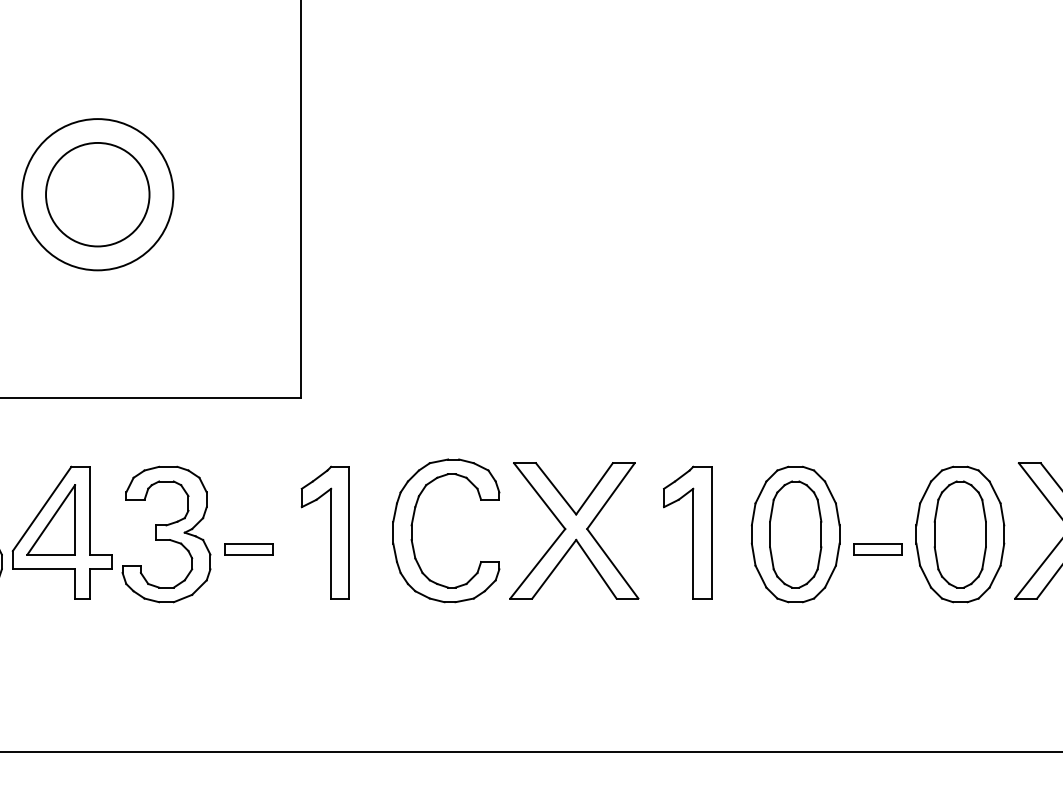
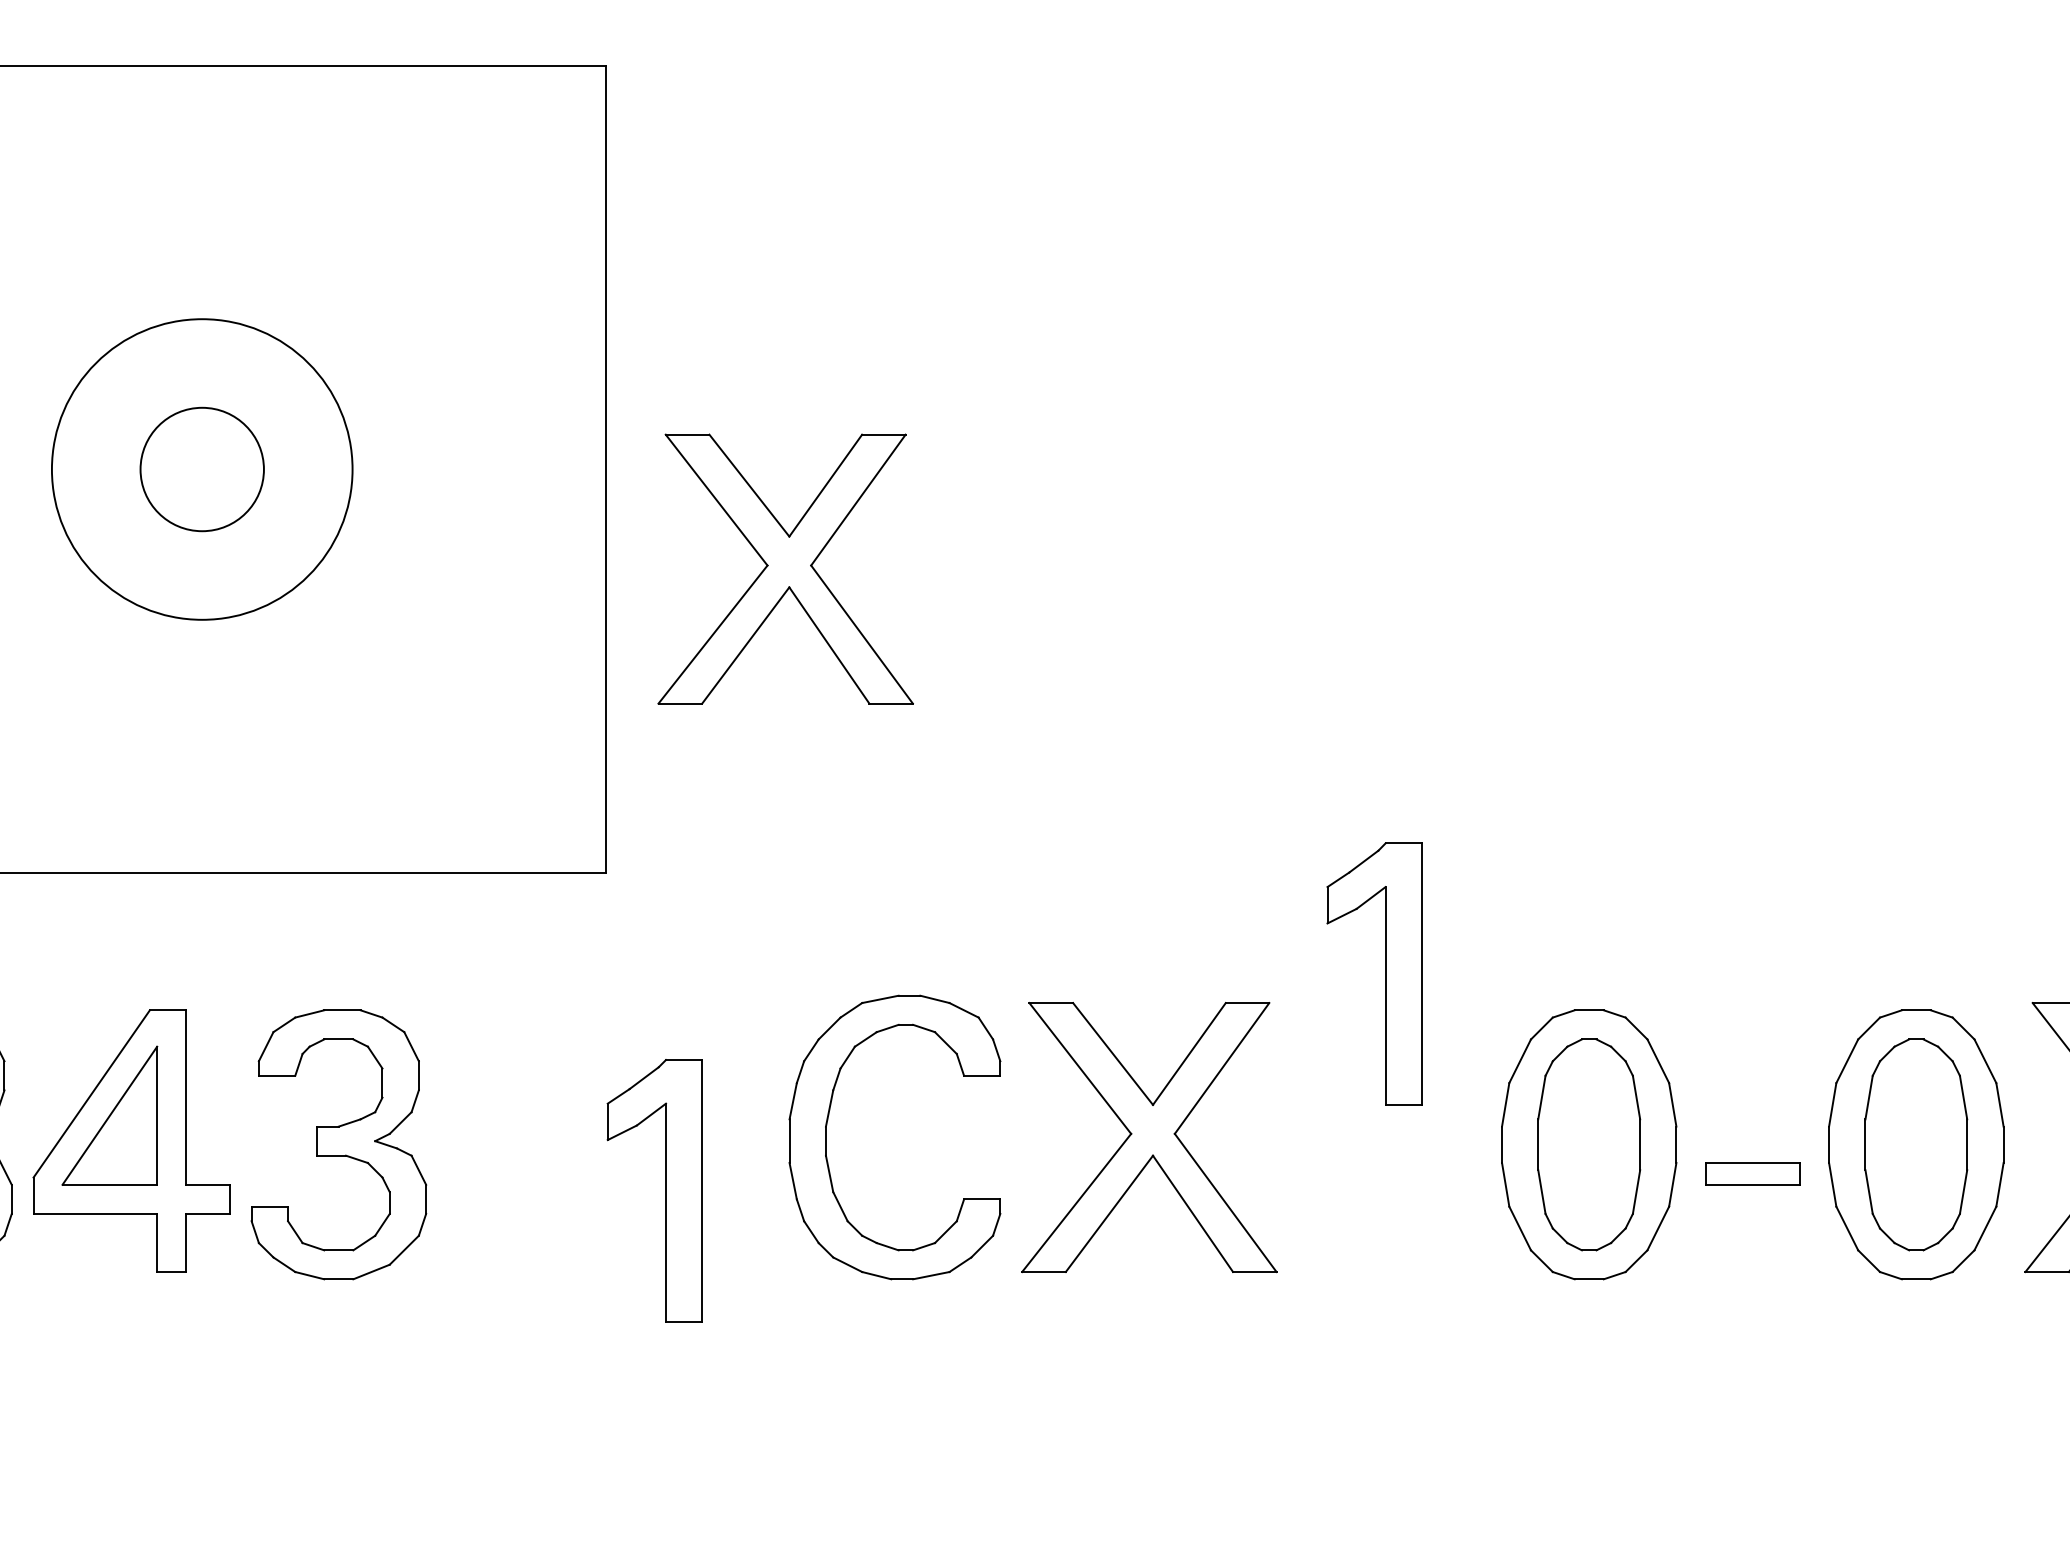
circle: (97, 194) -> (201, 469), size x0.6
part: (391, 244) -> (785, 568), added
part: (324, 532) -> (652, 1190), moved
part: (687, 532) -> (1374, 973), moved
part: (248, 549) -> (501, 1174), removed

